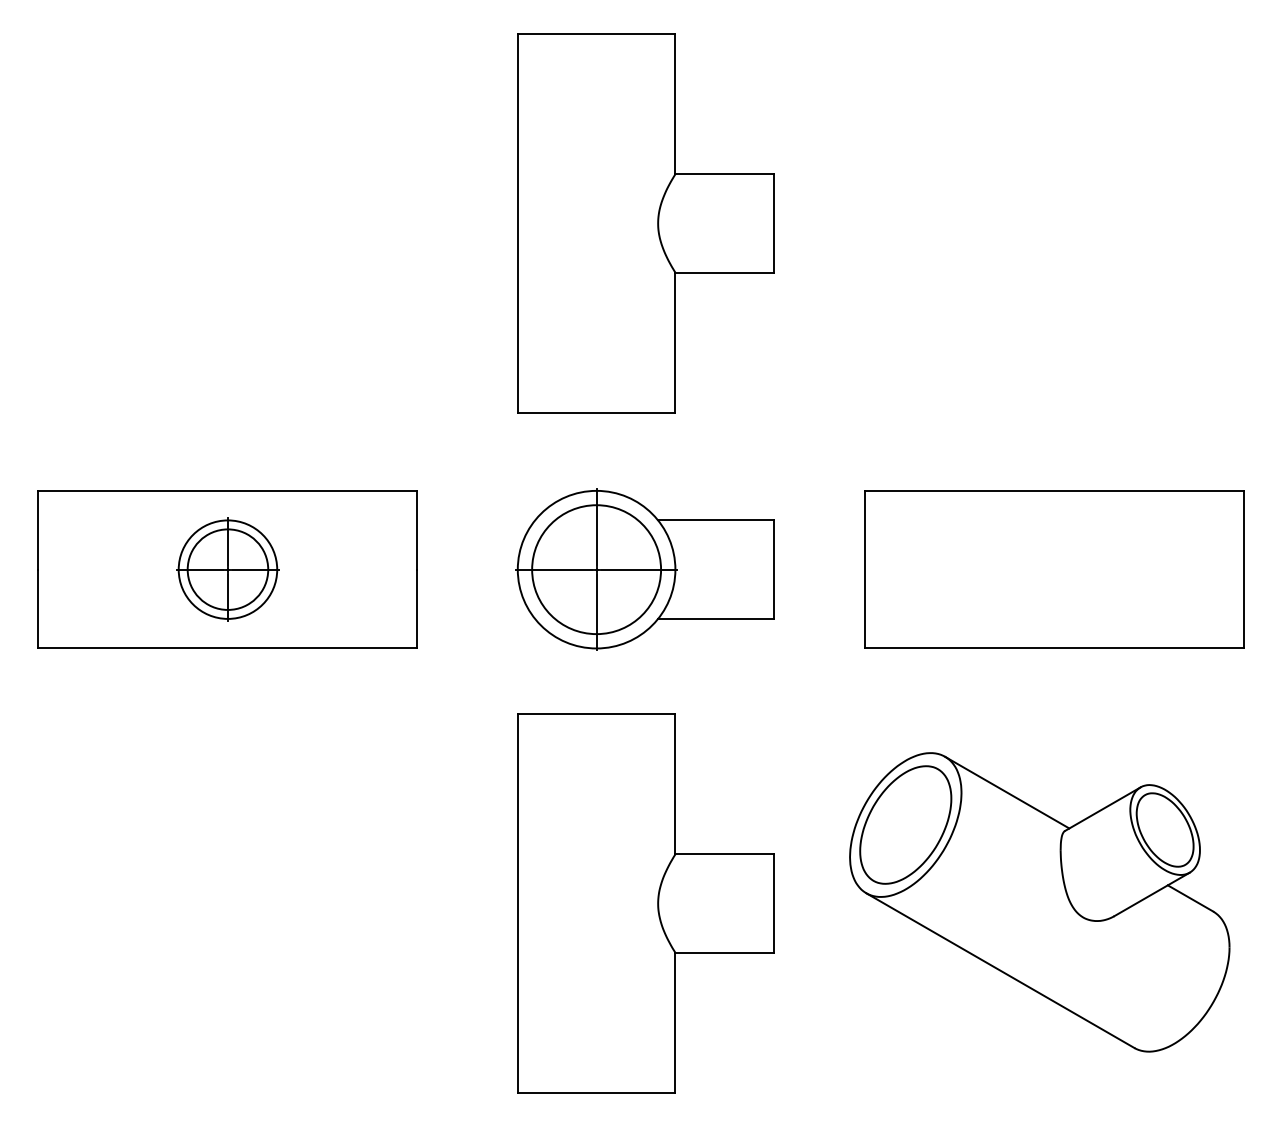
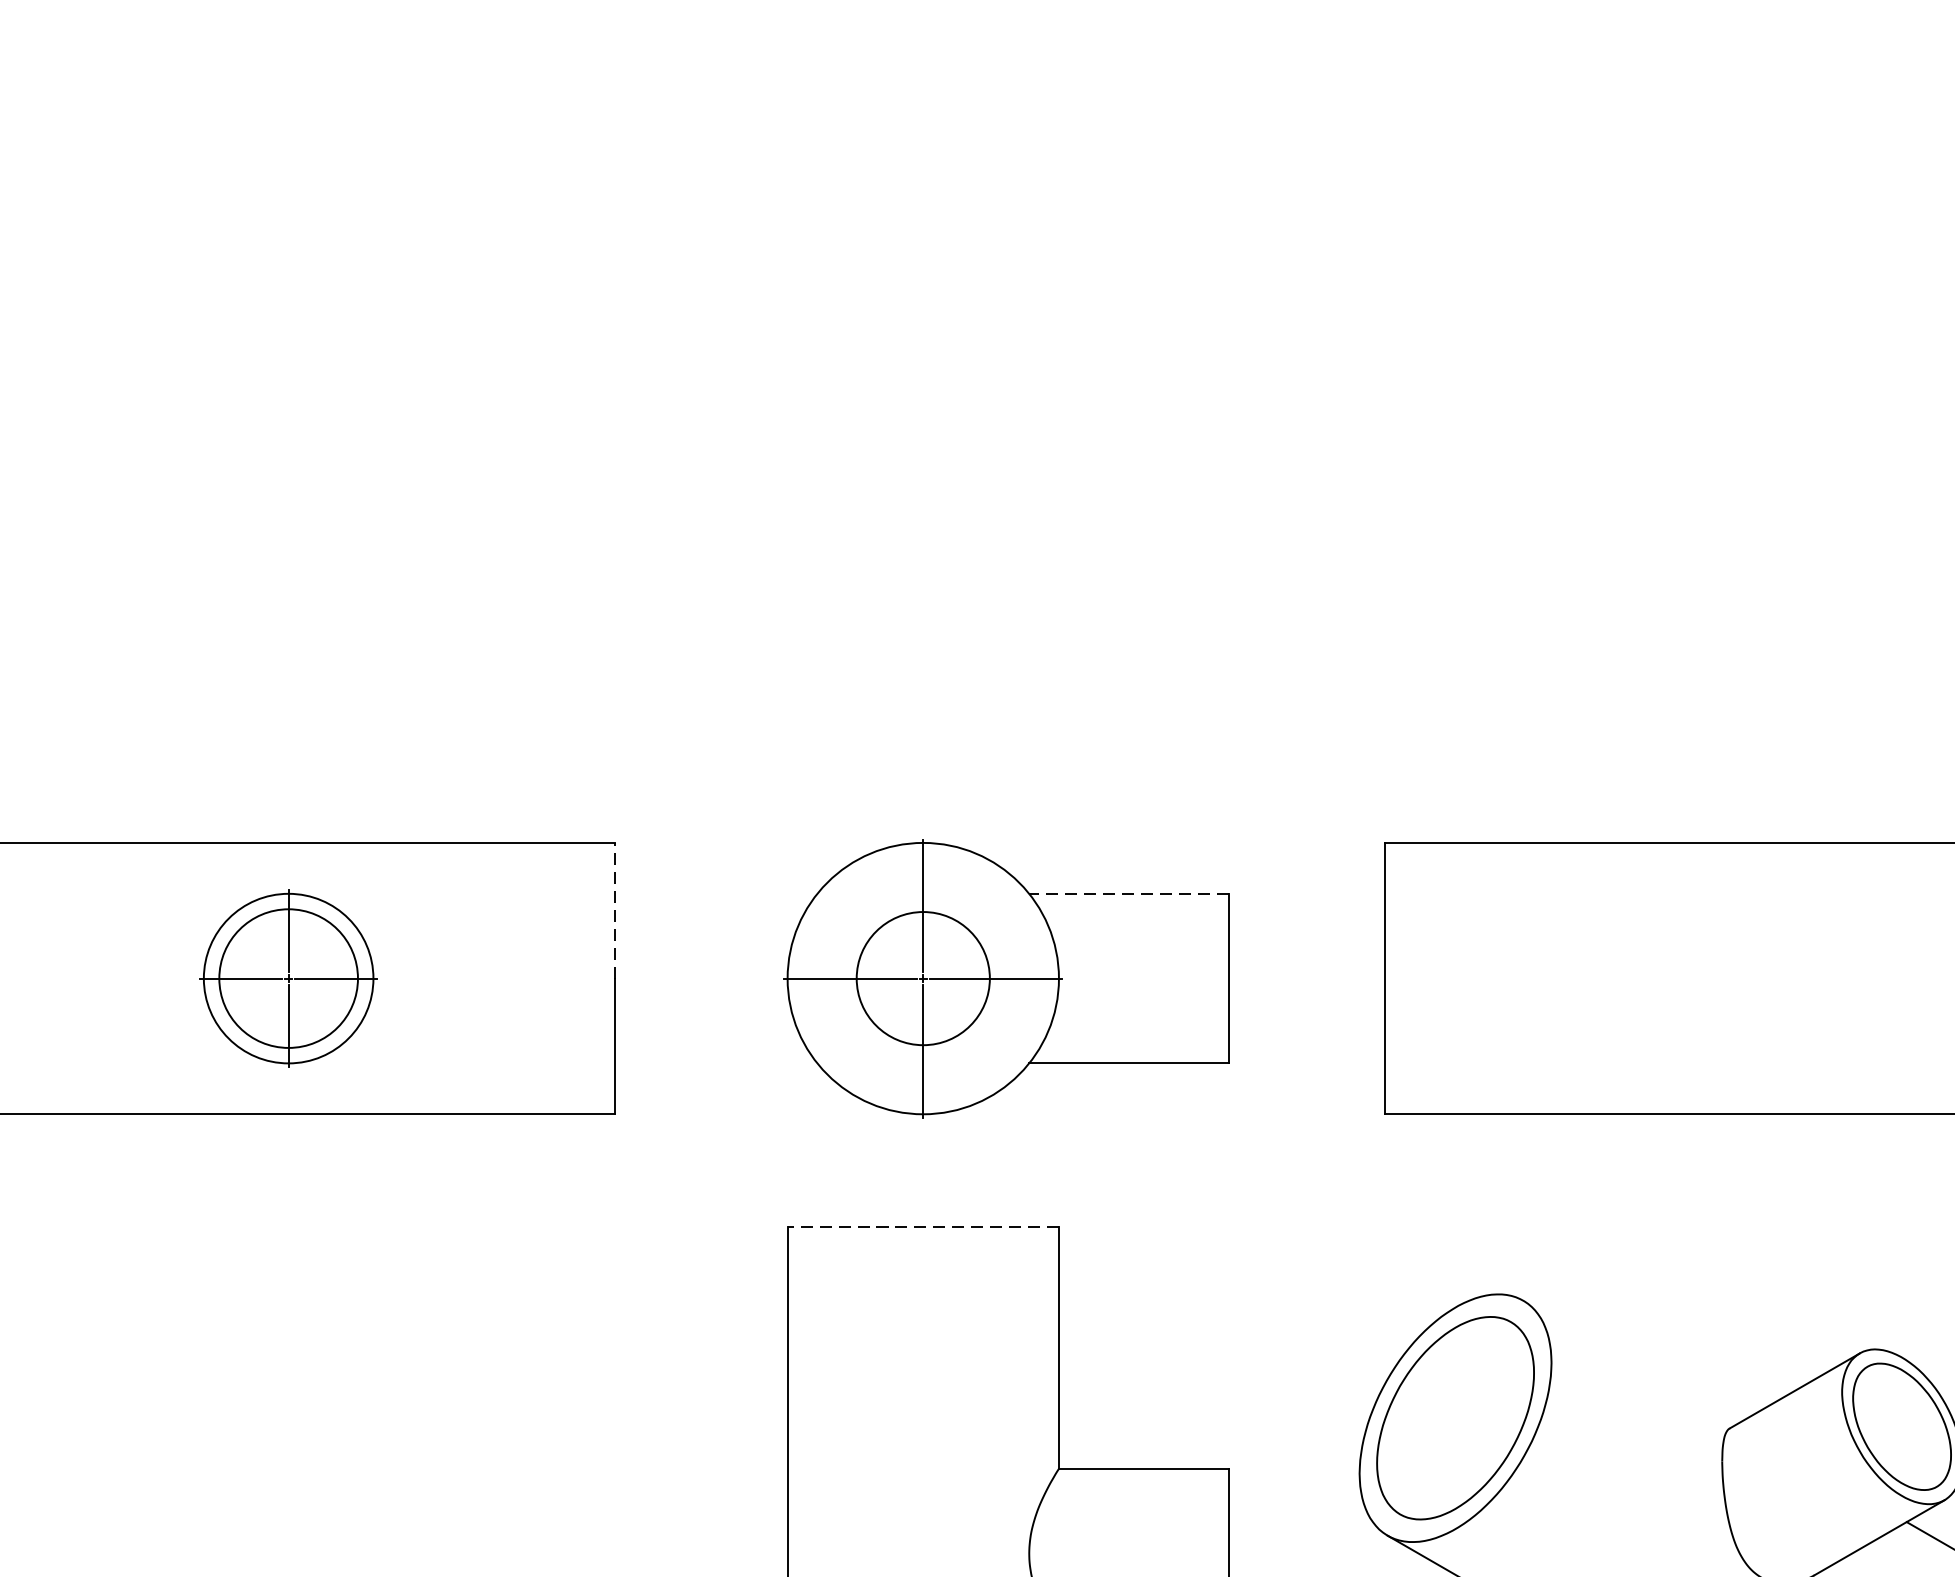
part: (645, 223) -> (1007, 382), removed
line: (716, 520) -> (1129, 893), solid -> dashed
line: (417, 529) -> (614, 909), solid -> dashed
circle: (596, 569) -> (923, 978), size x0.6
line: (596, 714) -> (923, 1227), solid -> dashed
line: (1007, 792) -> (1630, 1362), removed

